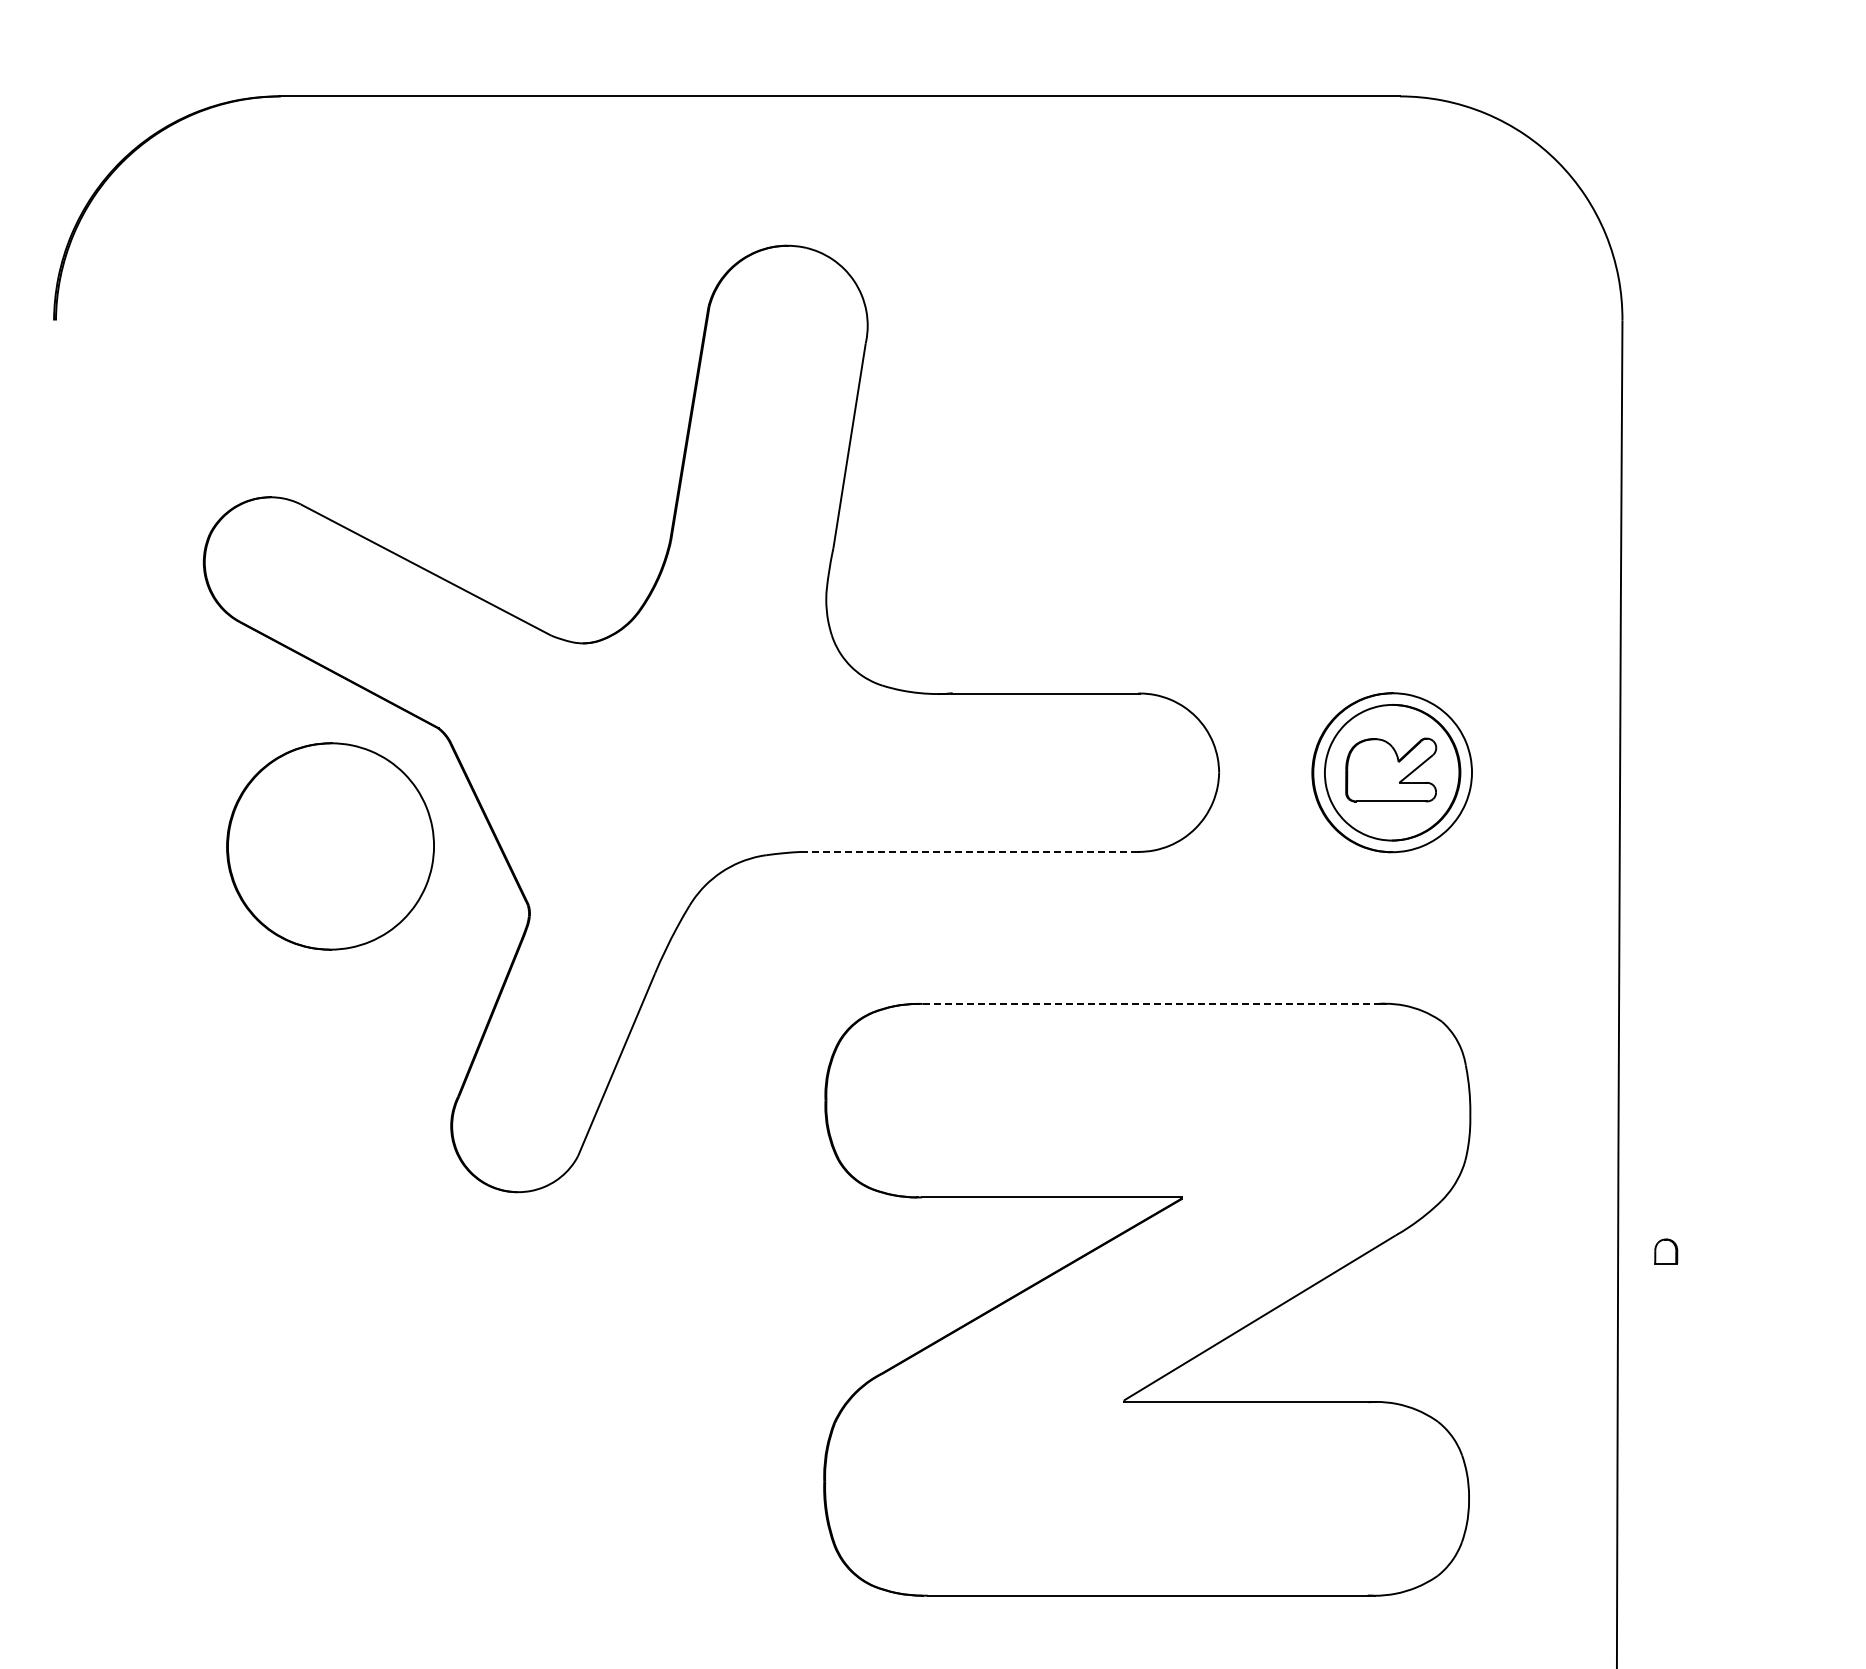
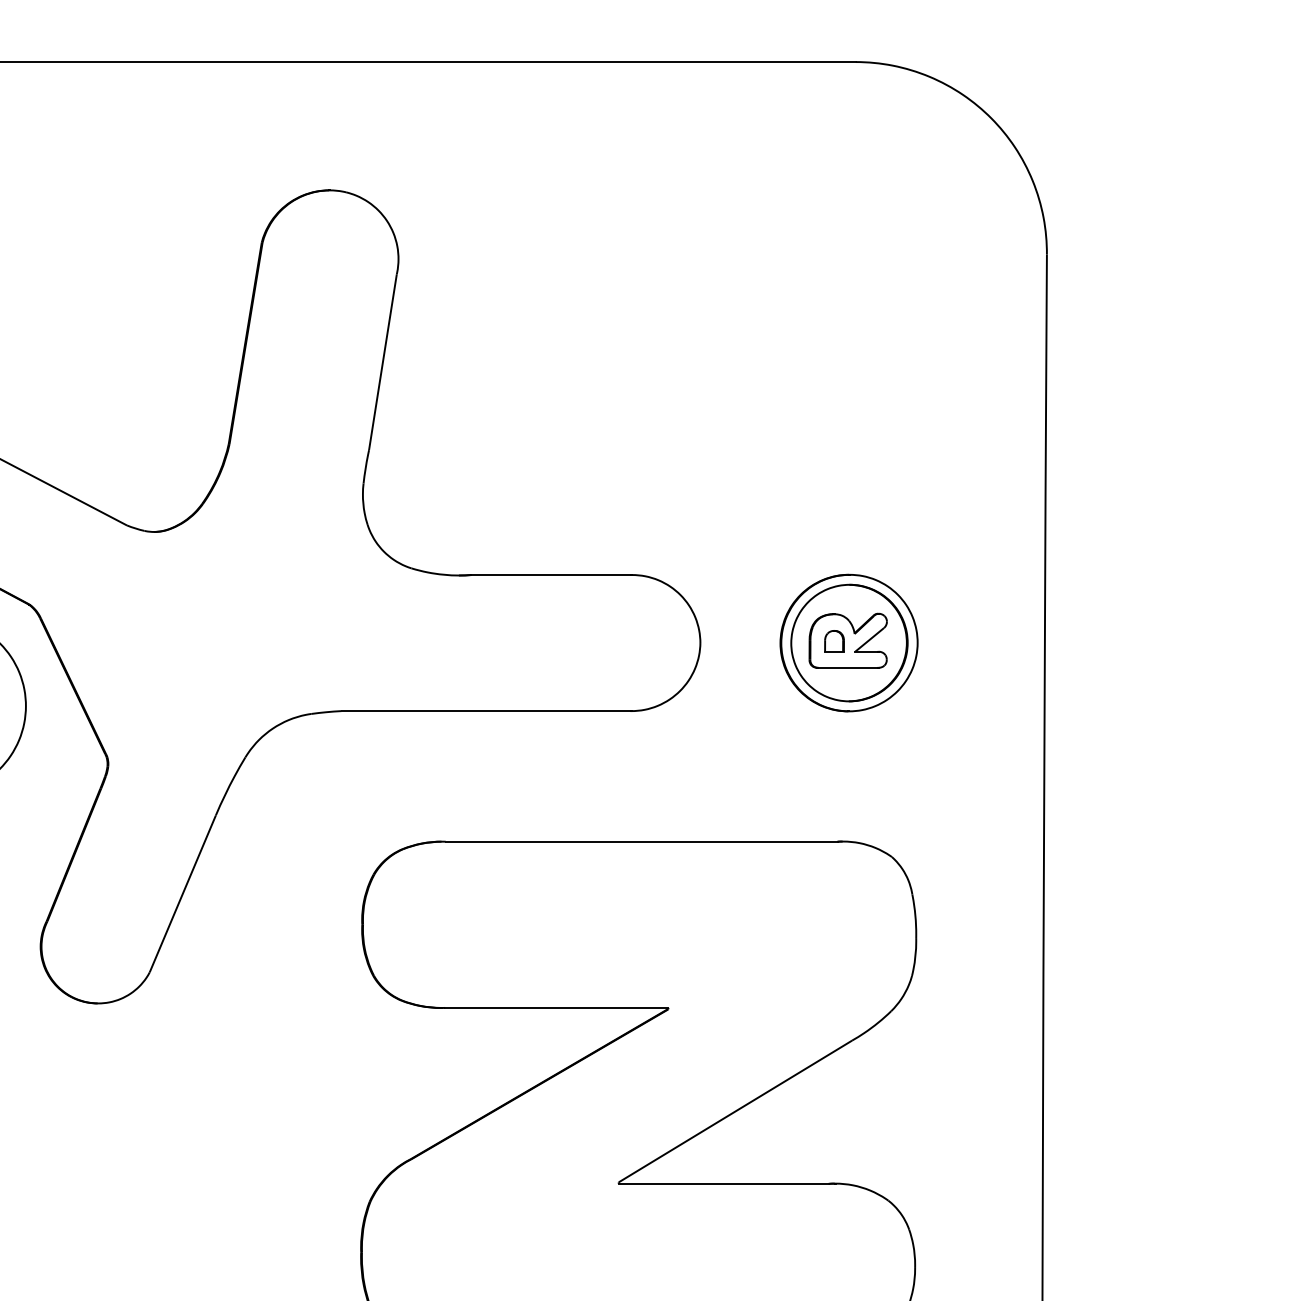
line: (969, 851) -> (485, 710), dashed -> solid
line: (1151, 1003) -> (642, 841), dashed -> solid
part: (1666, 1251) -> (834, 641), moved

